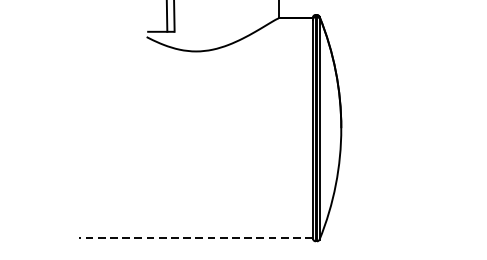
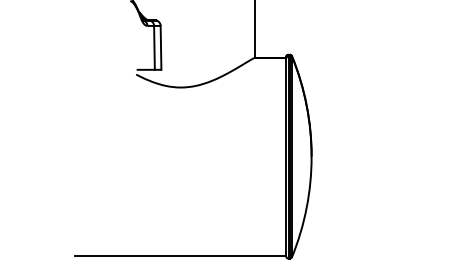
line: (195, 237) -> (180, 255), dashed -> solid

